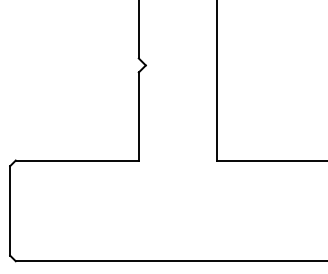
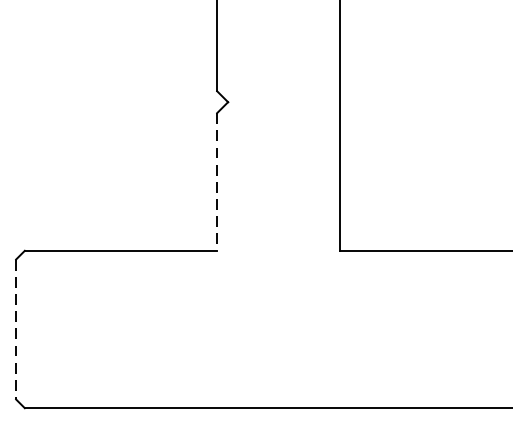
line: (138, 117) -> (216, 183), solid -> dashed
line: (10, 210) -> (16, 328), solid -> dashed

